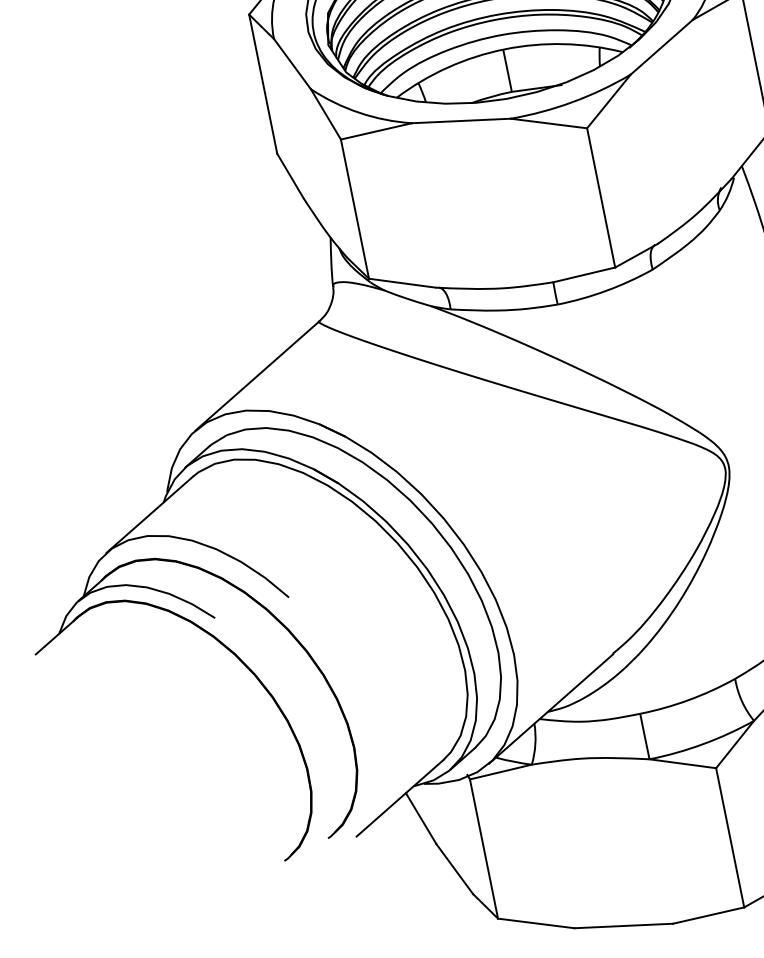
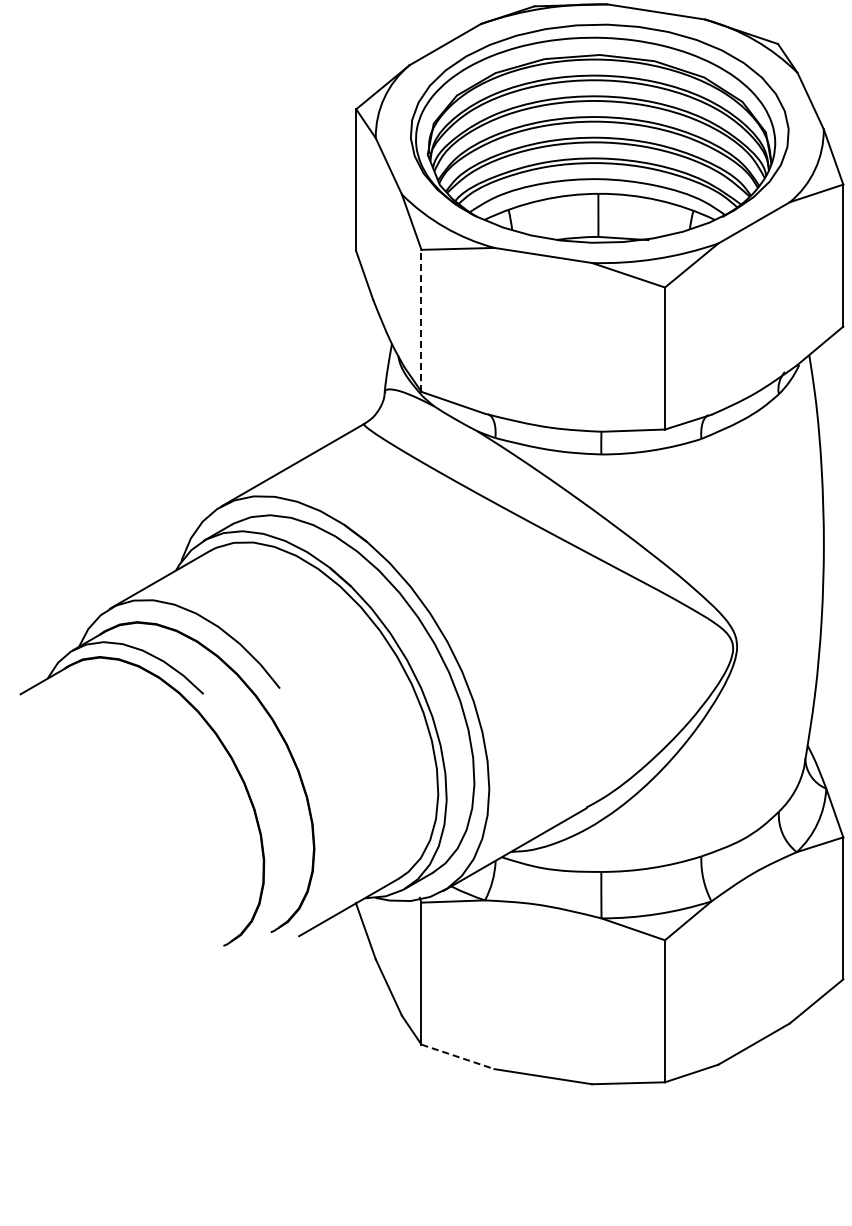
line: (354, 208) -> (421, 320), solid -> dashed
line: (536, 923) -> (458, 1057), solid -> dashed

